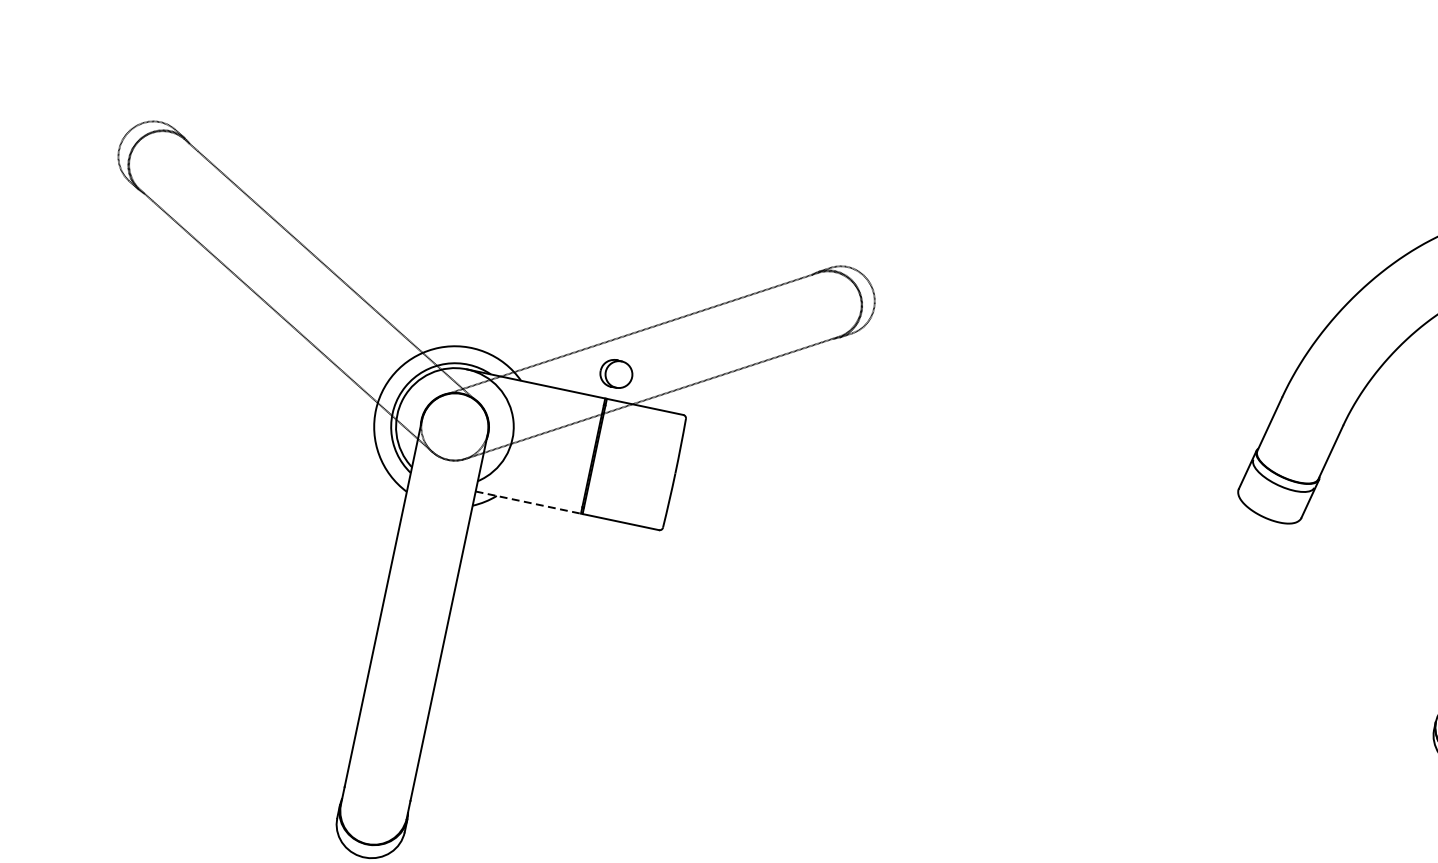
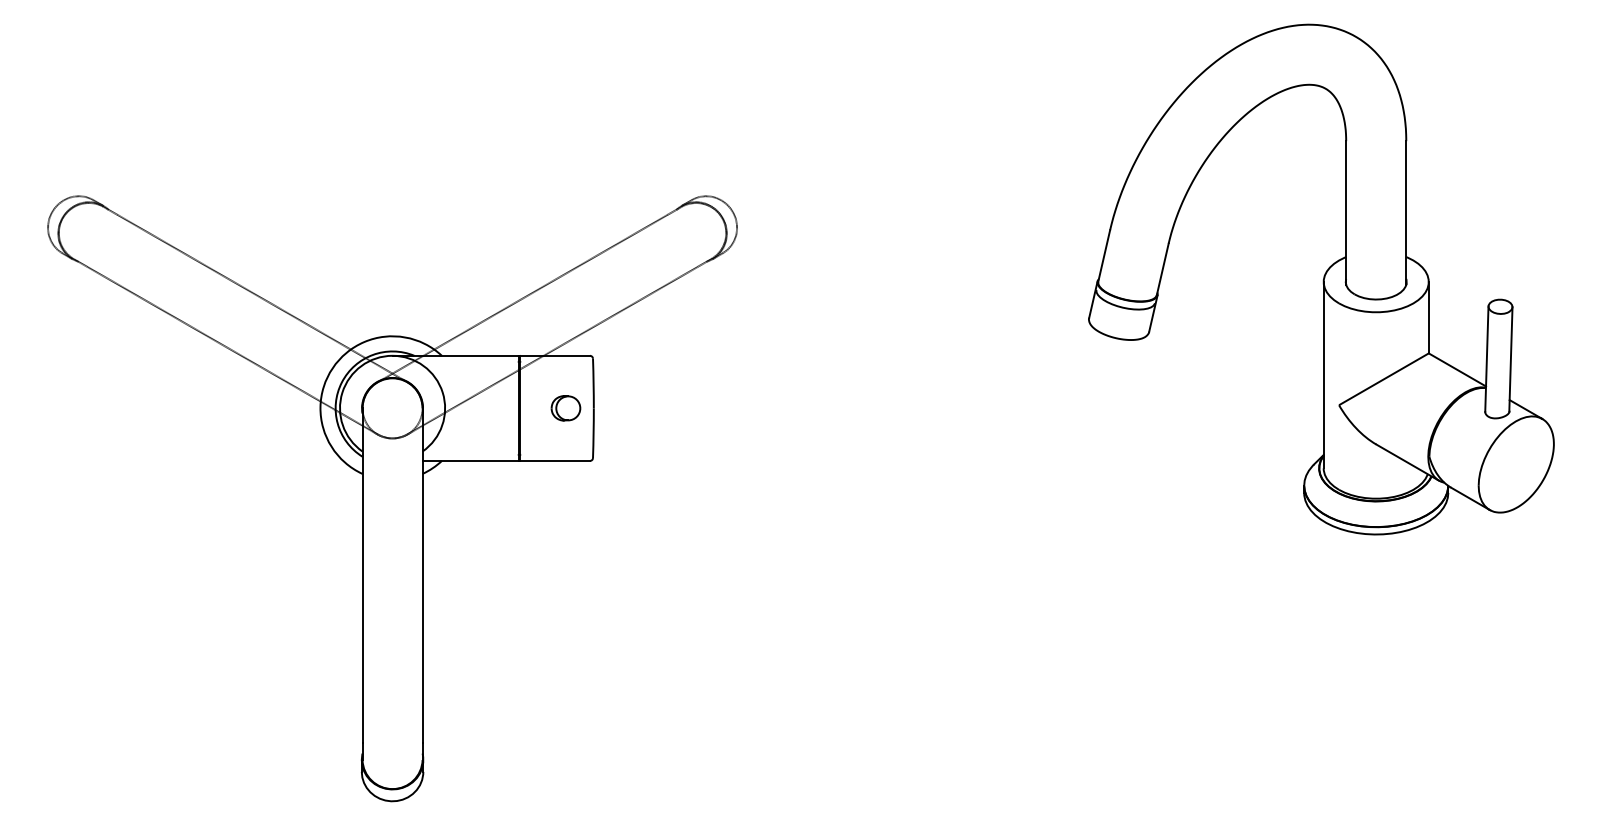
part: (615, 374) -> (565, 408), moved
line: (529, 502) -> (471, 460), dashed -> solid

